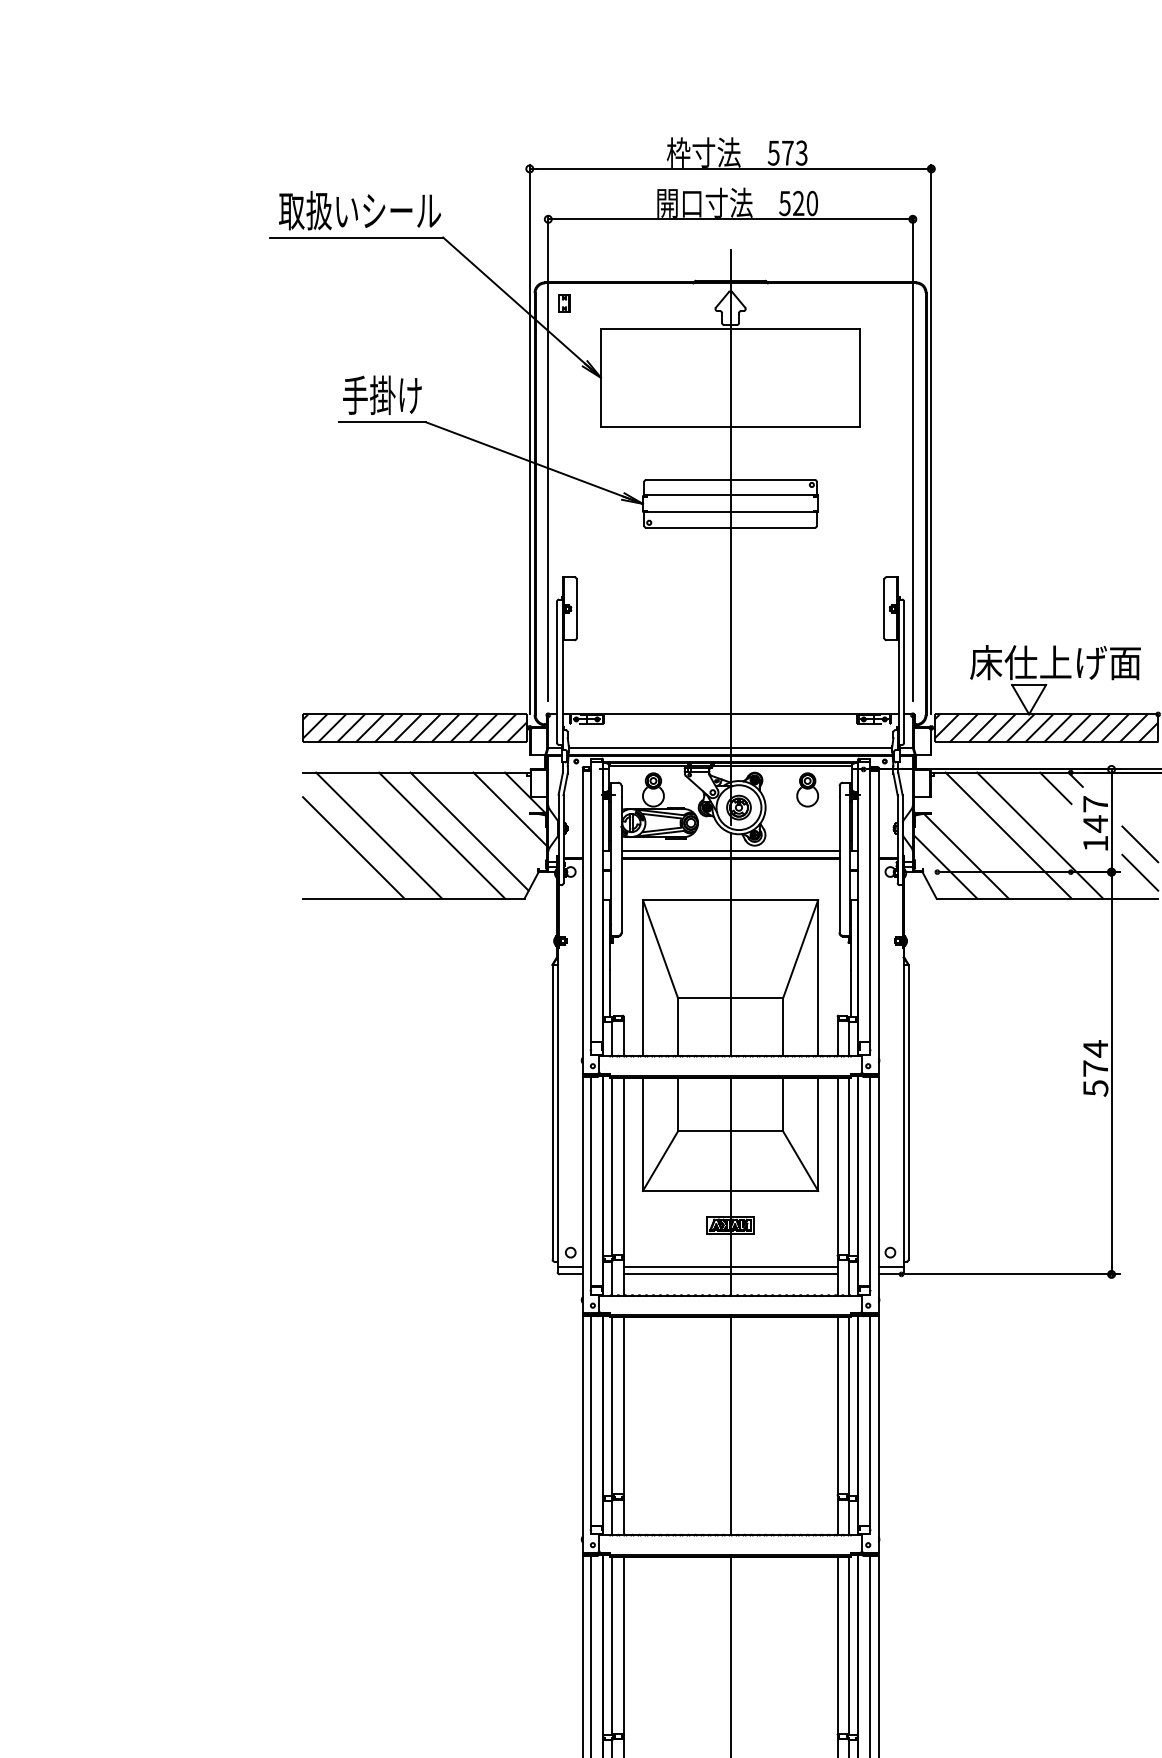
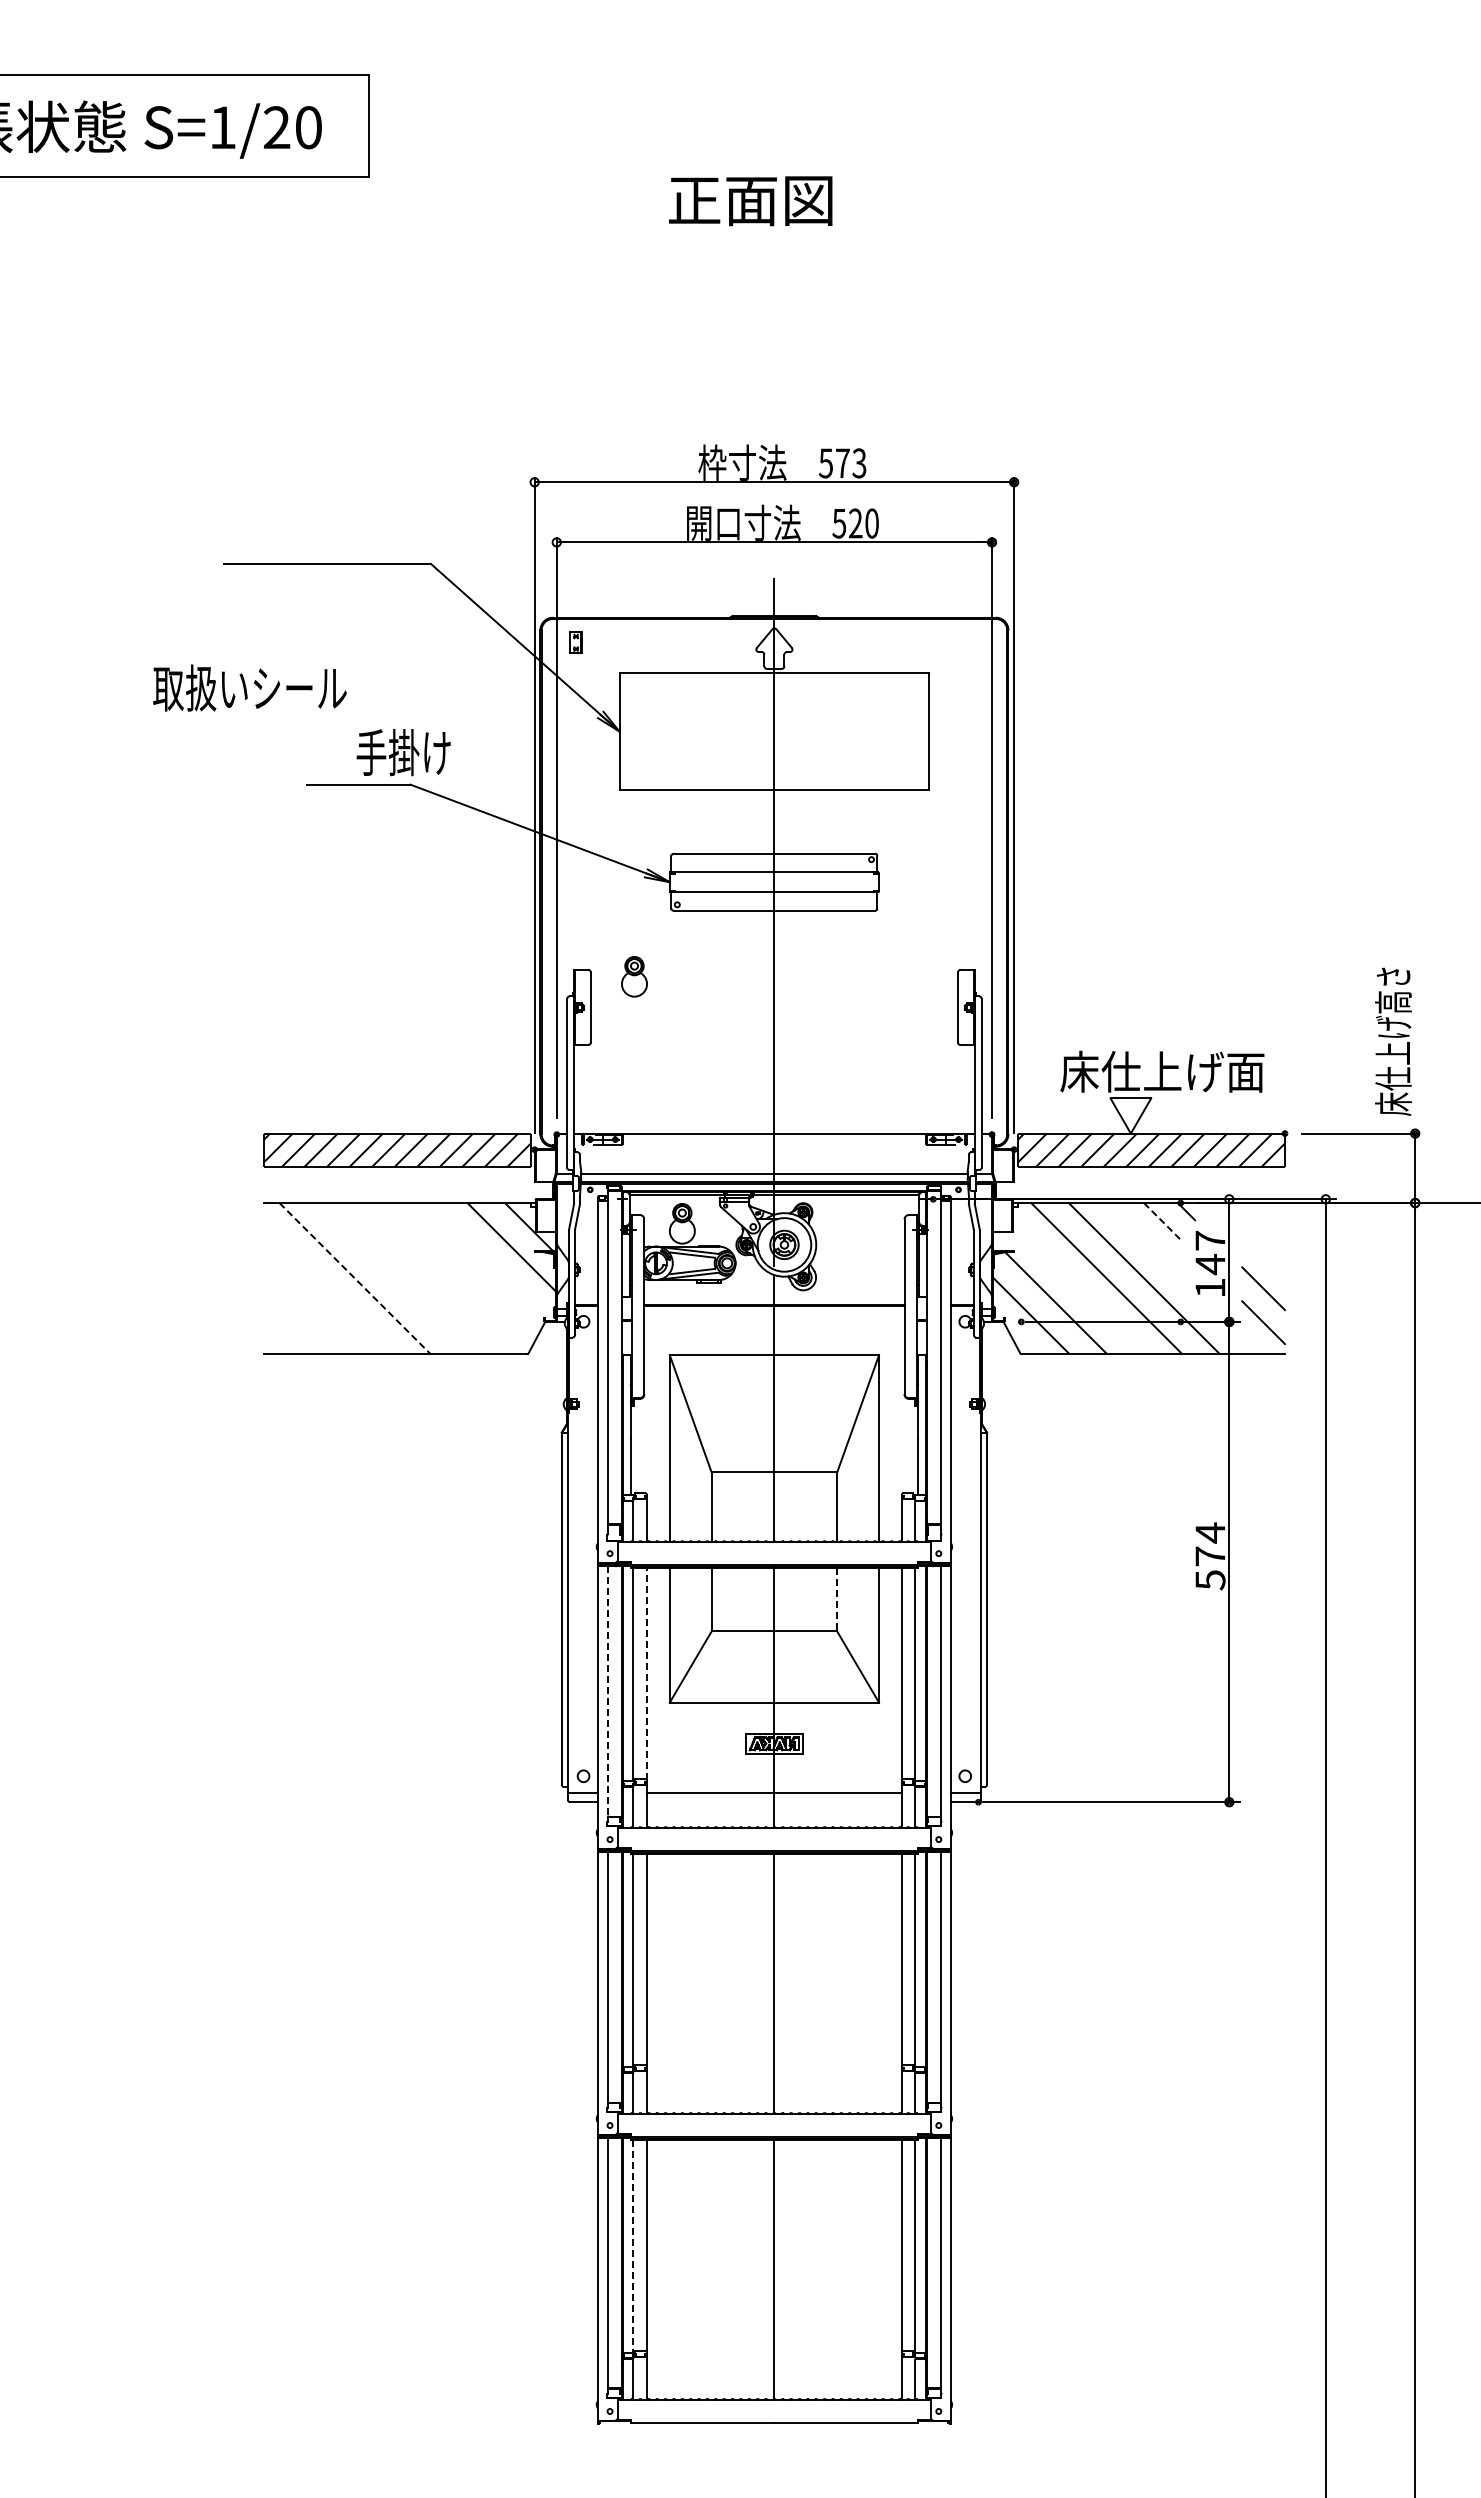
text: (359, 210) -> (249, 687), moved
text: (382, 395) -> (403, 752), moved
line: (1055, 788) -> (1162, 1221), solid -> dashed
part: (807, 789) -> (634, 976), moved
line: (469, 831) -> (462, 1273), removed
line: (378, 835) -> (354, 1278), solid -> dashed
line: (441, 835) -> (429, 1278), removed
line: (353, 847) -> (324, 1292), removed
line: (730, 850) -> (774, 1296), removed
line: (783, 1104) -> (837, 1599), solid -> dashed
line: (623, 1166) -> (646, 1673), solid -> dashed
line: (590, 1181) -> (607, 1691), solid -> dashed
line: (730, 1274) -> (774, 1802), removed
line: (612, 1646) -> (633, 2246), solid -> dashed

